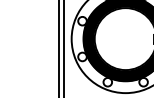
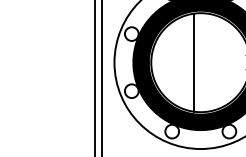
line: (121, 38) -> (194, 61), added

